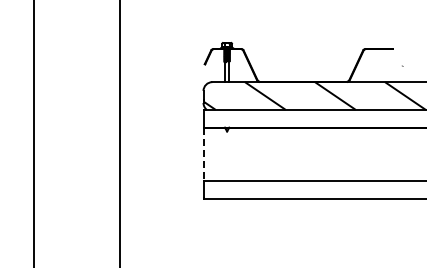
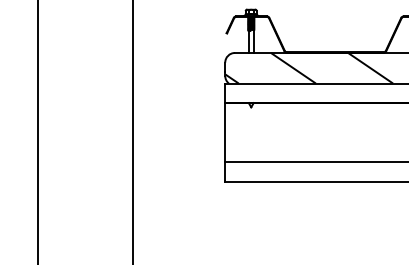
line: (203, 154) -> (225, 132), dashed -> solid

